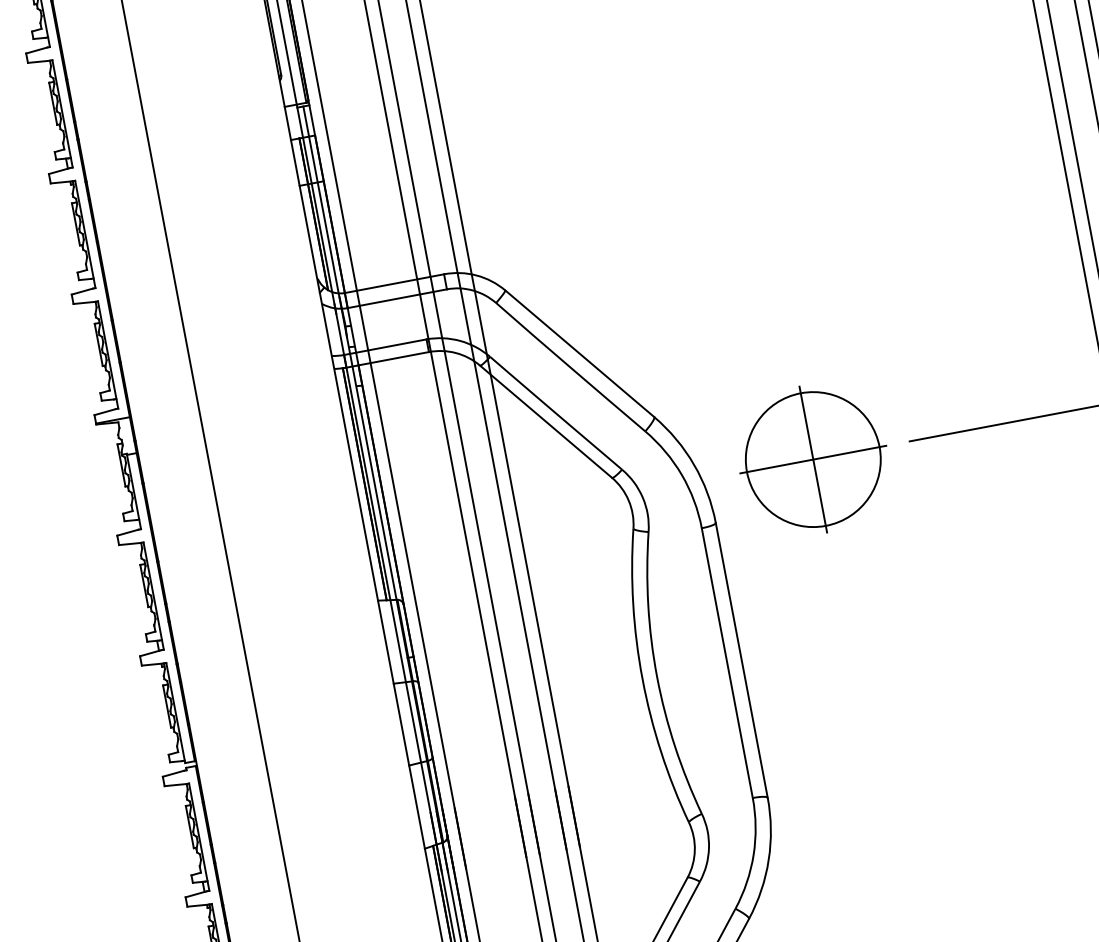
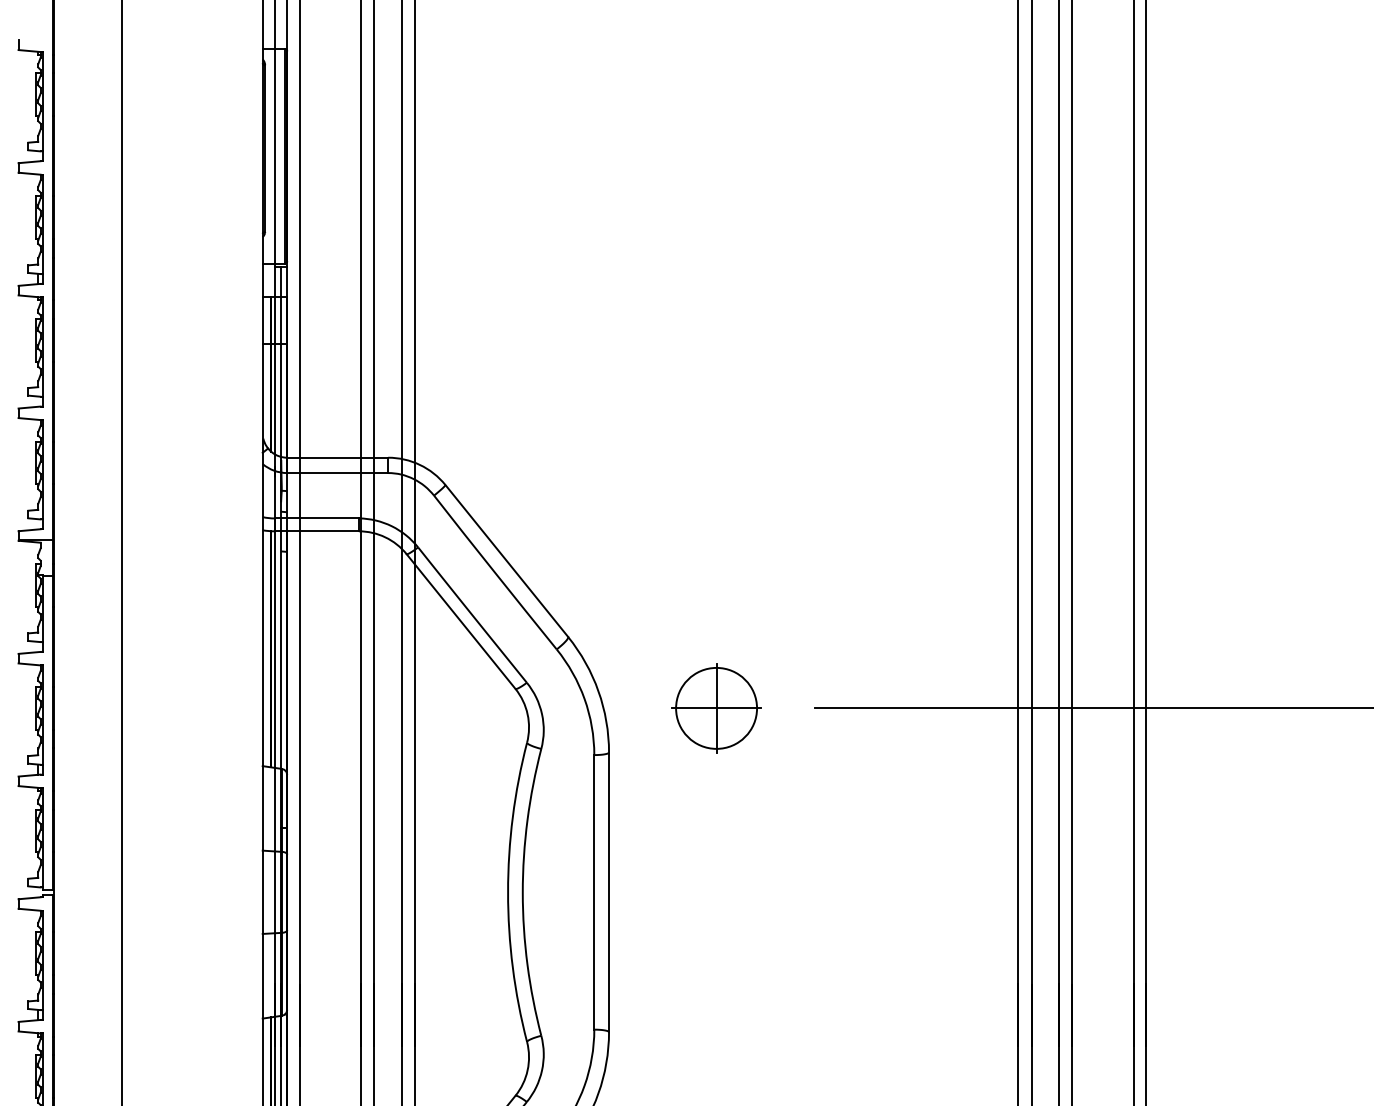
part: (813, 459) -> (716, 708), size x0.6

